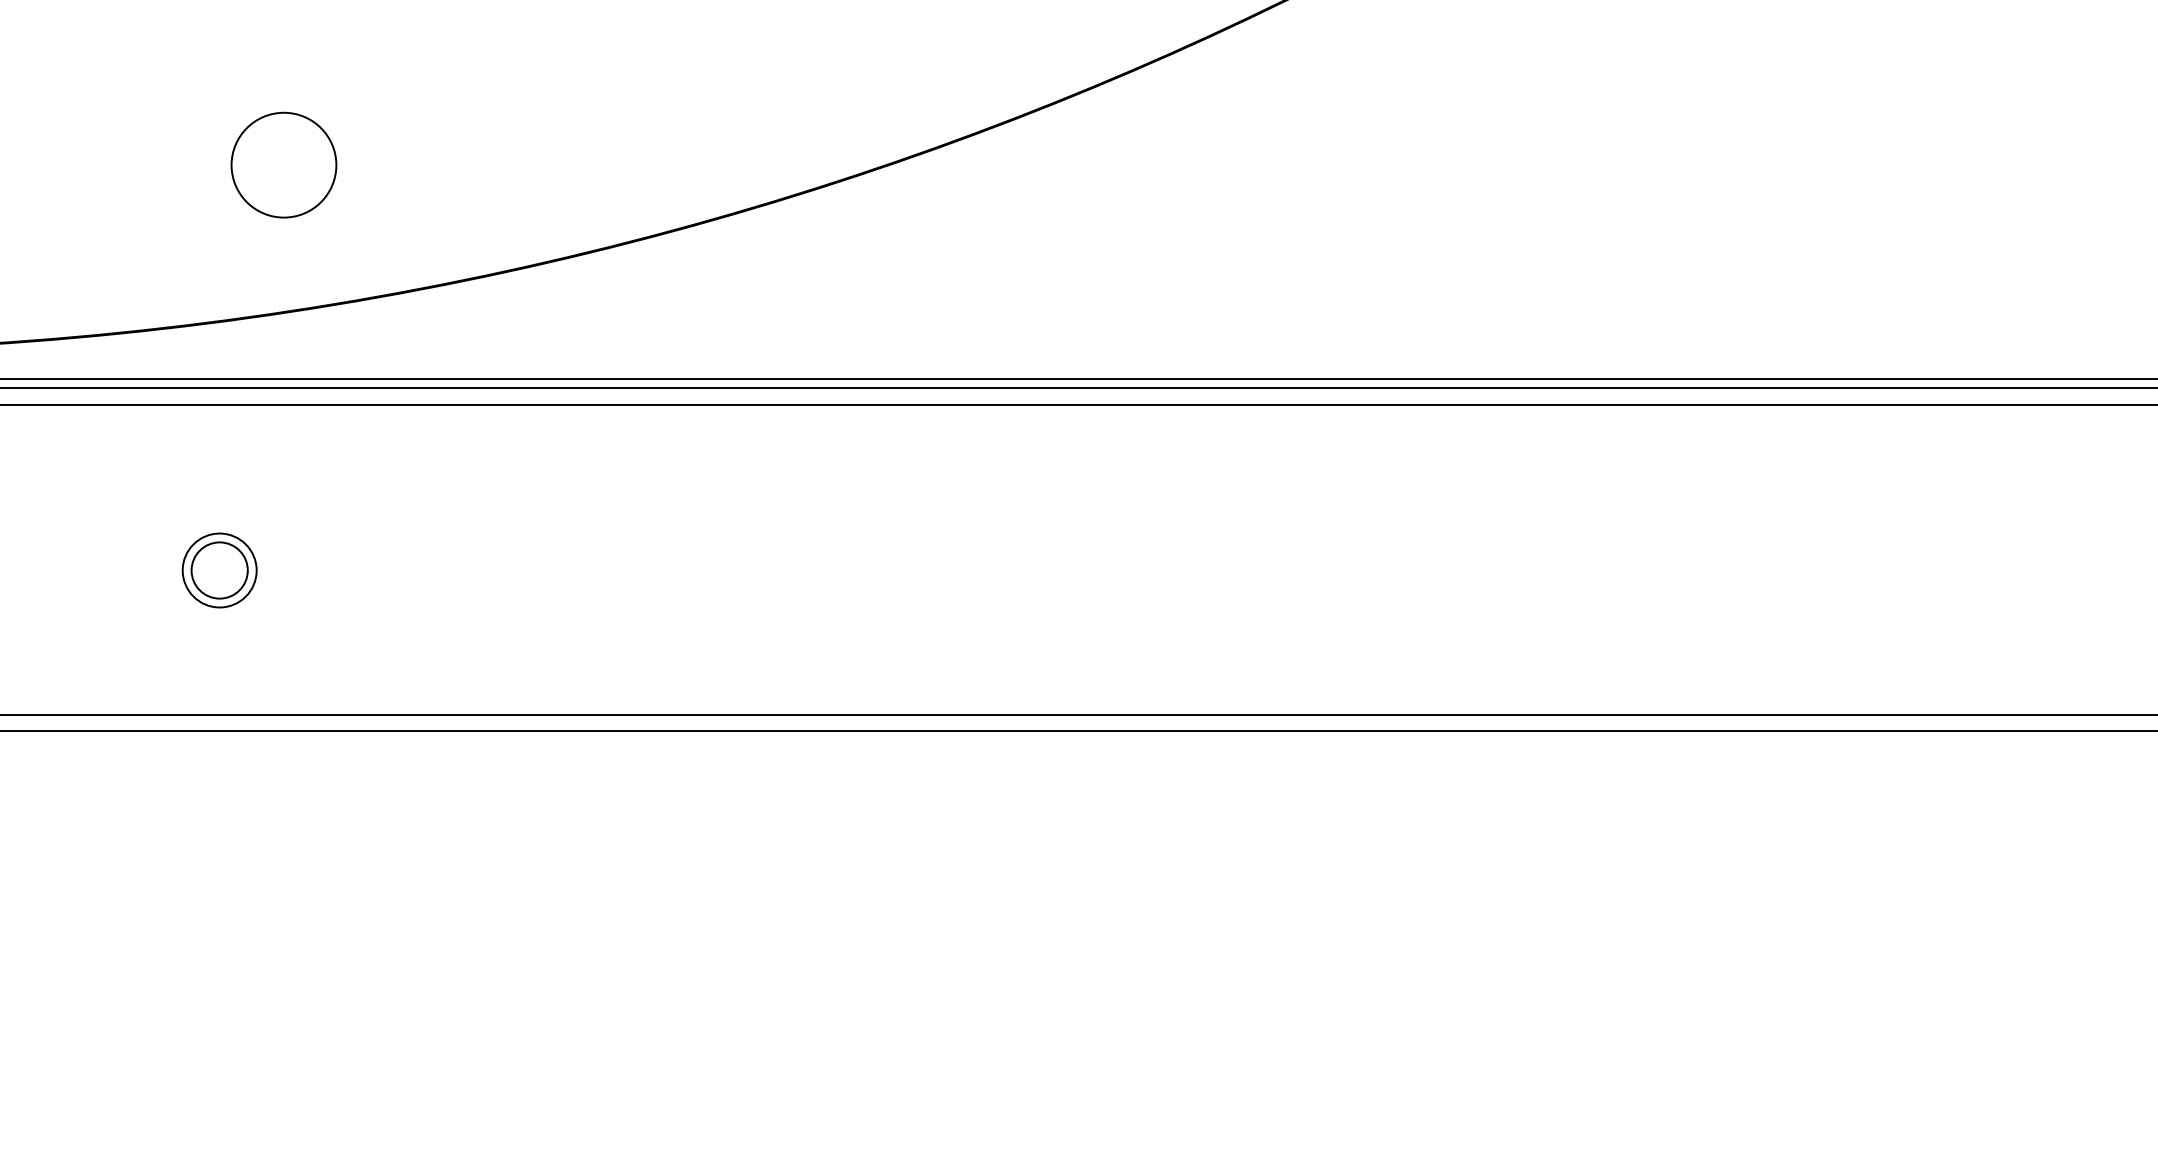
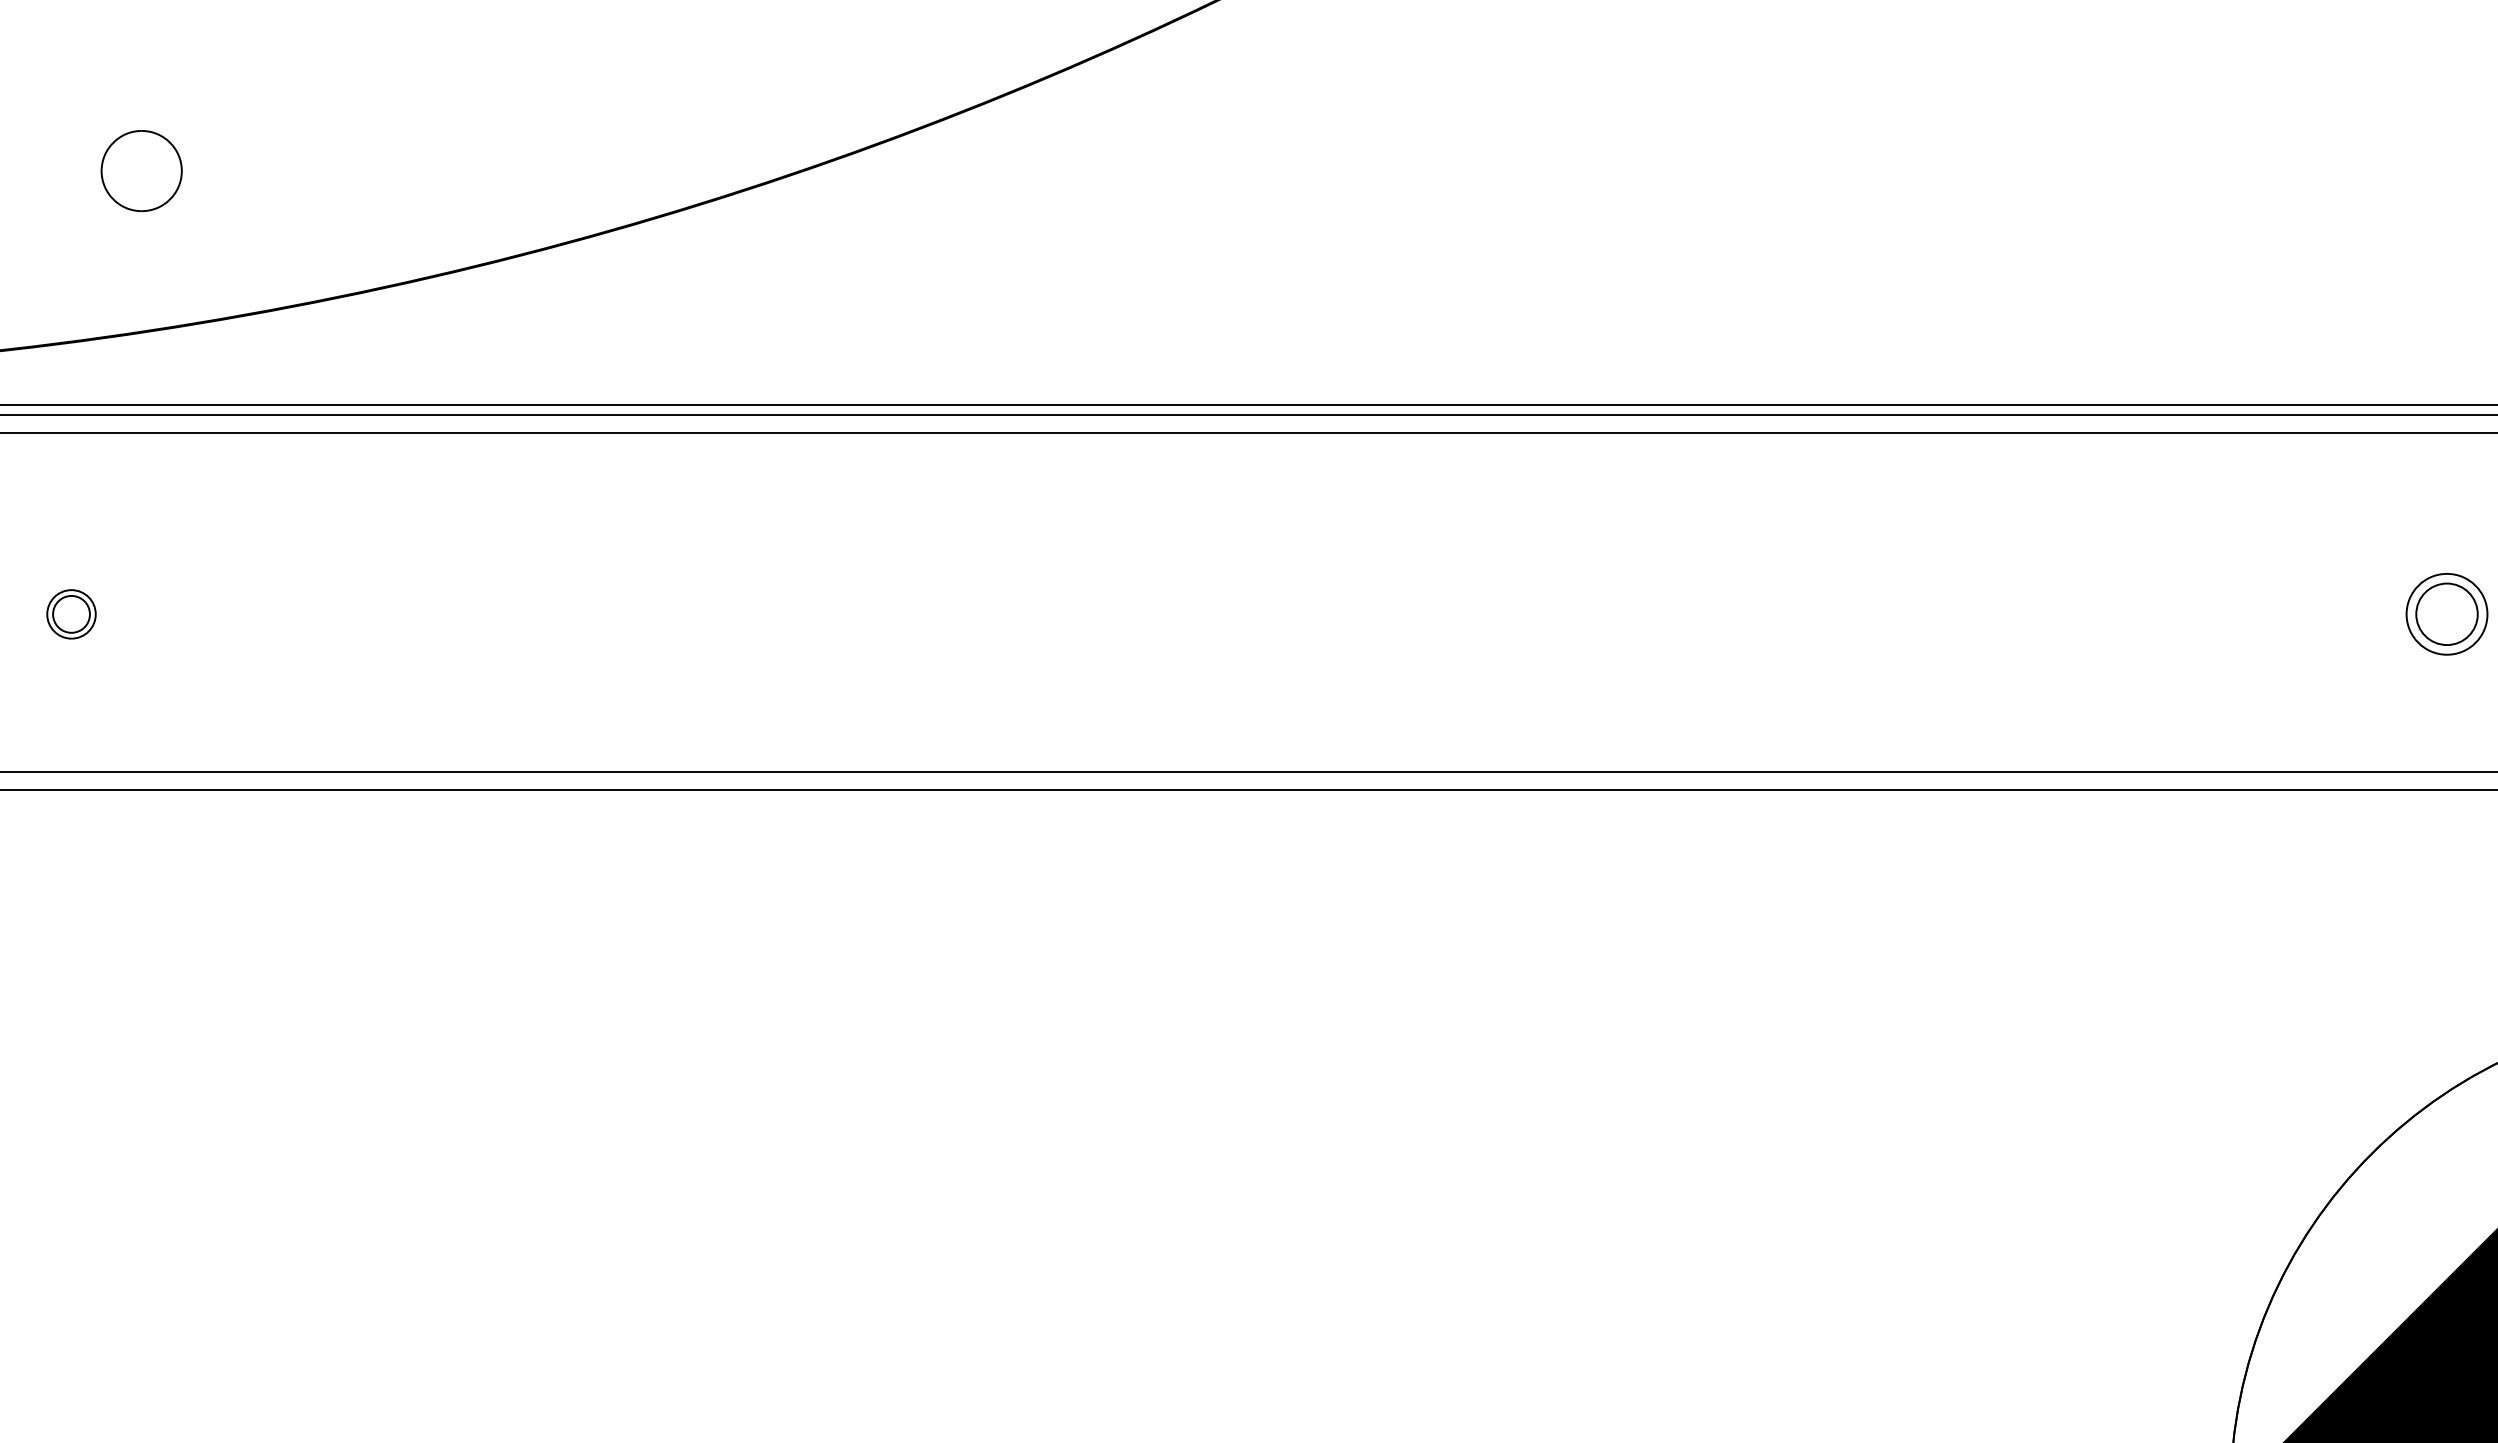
part: (283, 164) -> (141, 170), size x0.7
part: (219, 570) -> (71, 614), size x0.6

